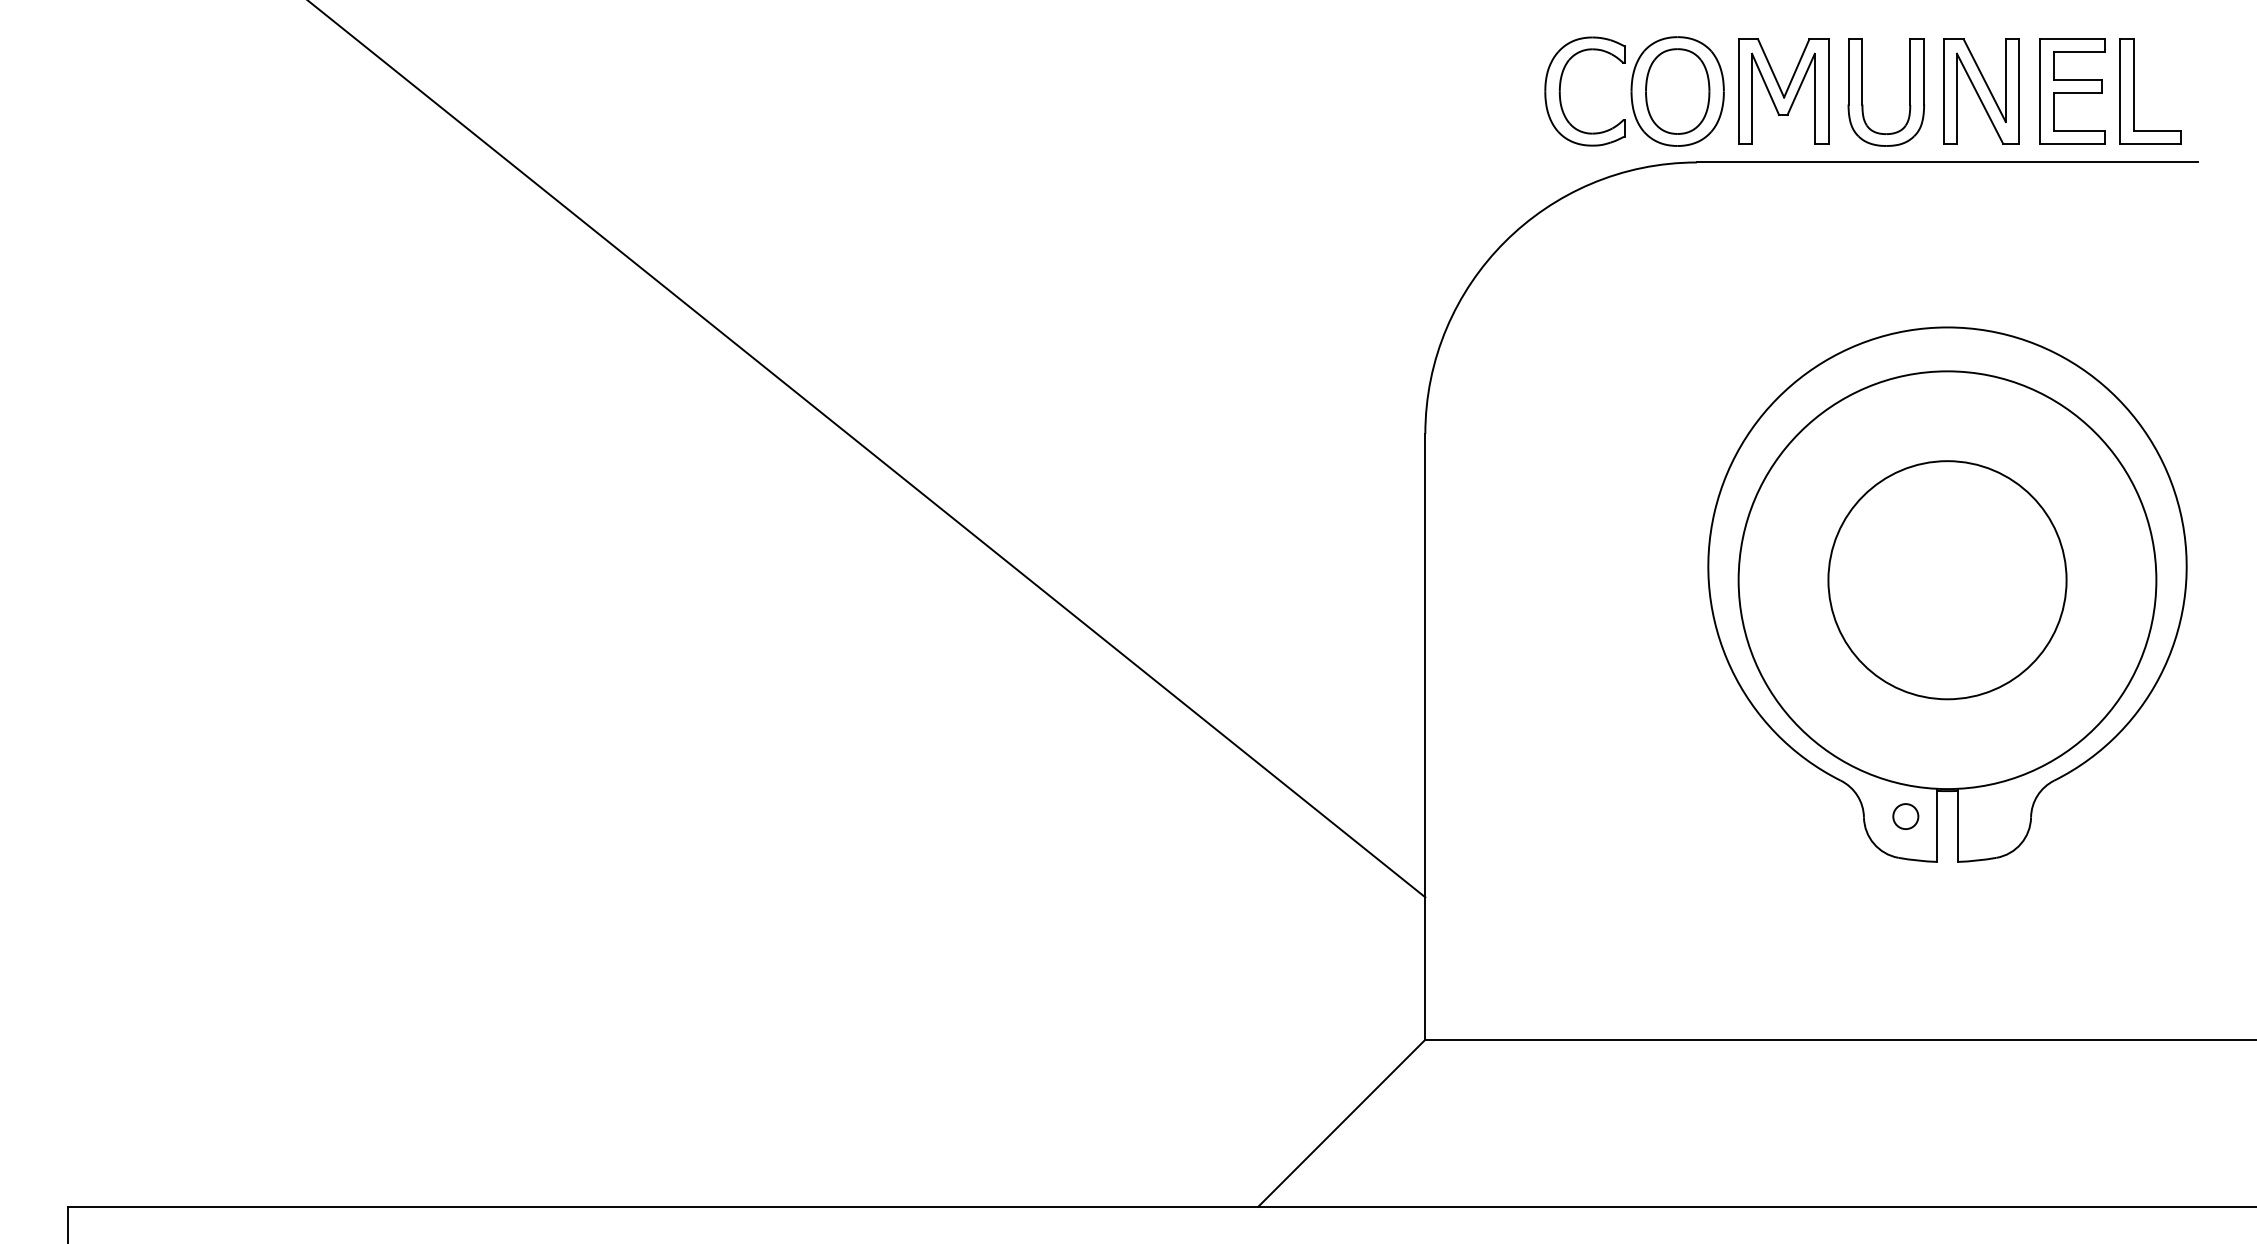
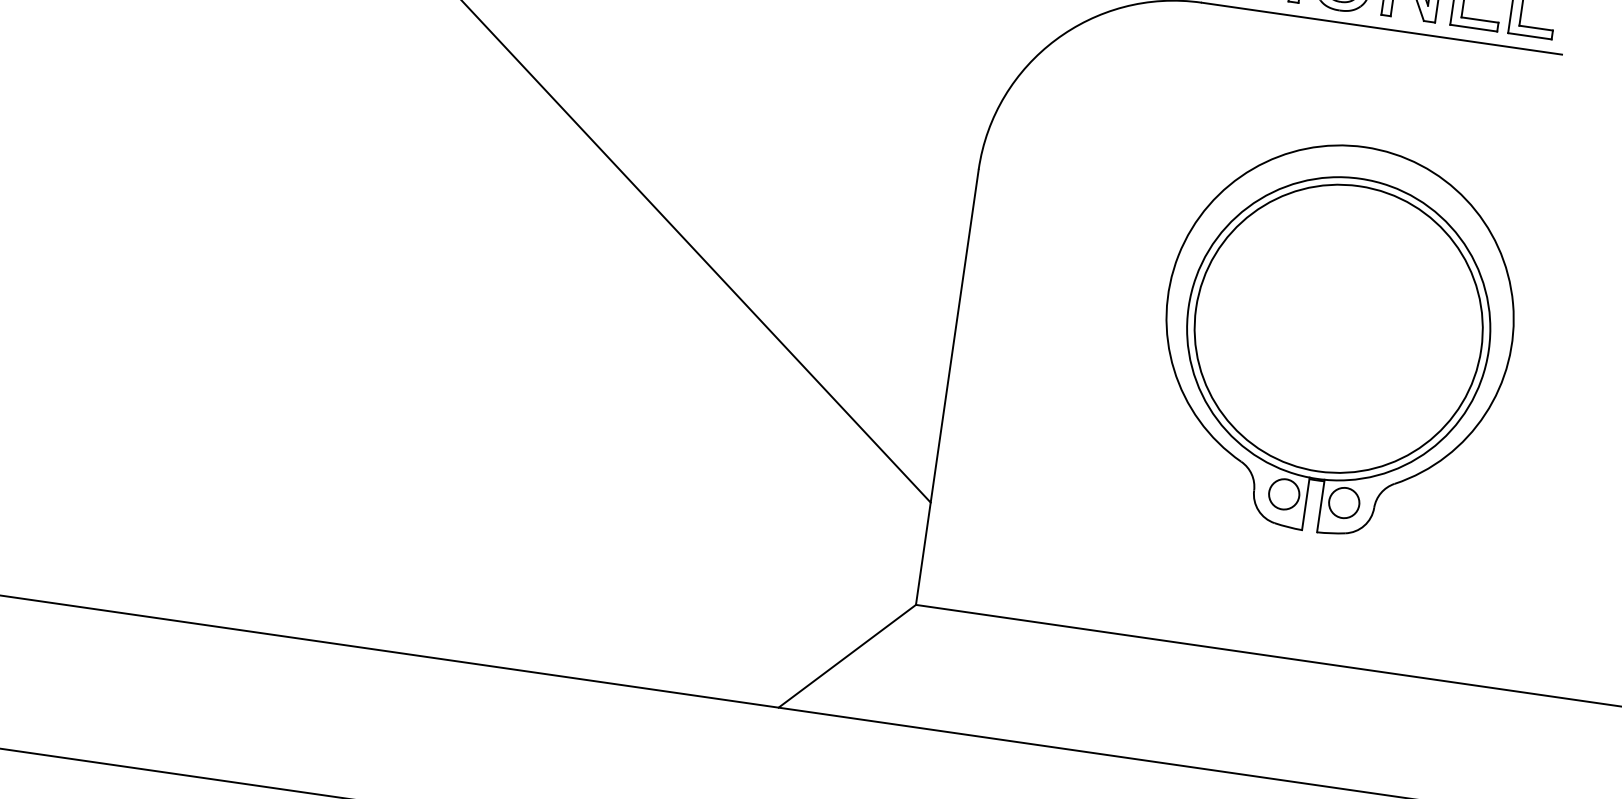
circle: (1947, 579) -> (1338, 328), size x1.67
circle: (1905, 816) -> (1284, 494), size x1.67
circle: (1989, 816) -> (1344, 502), added

